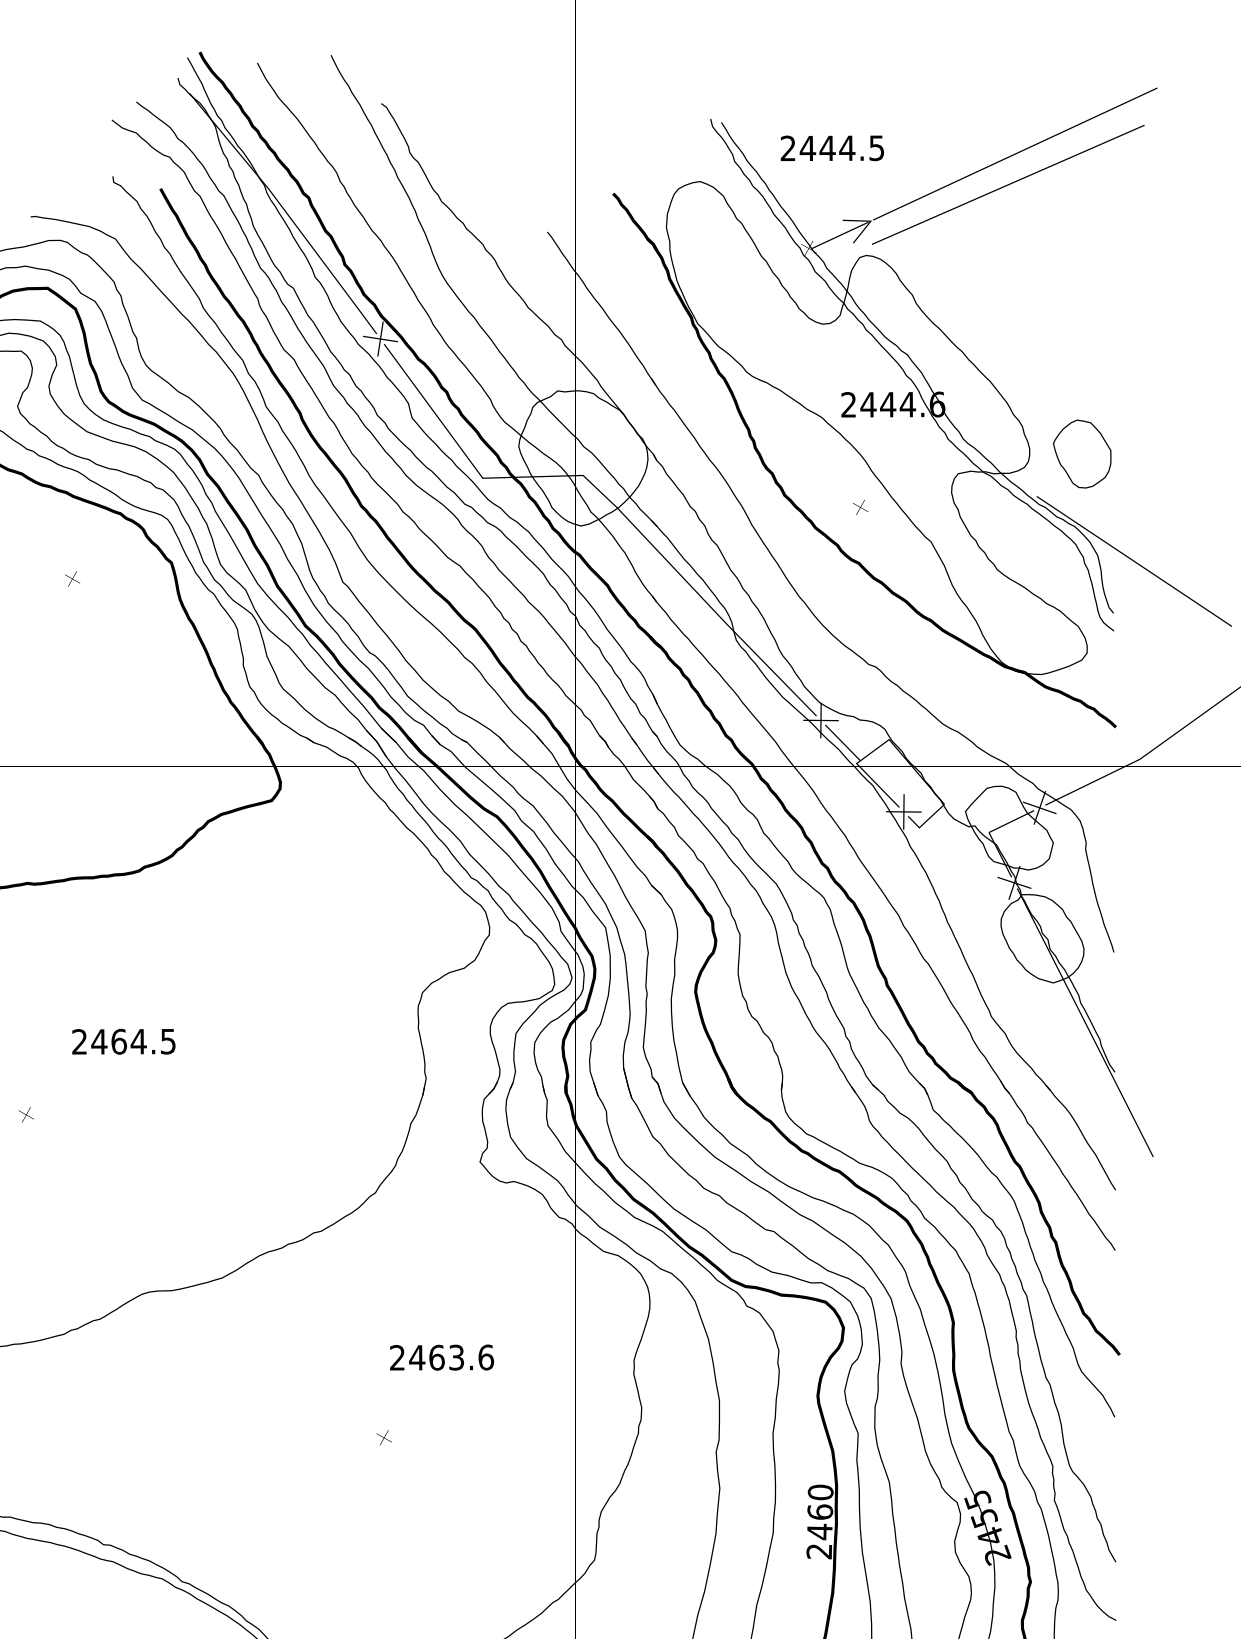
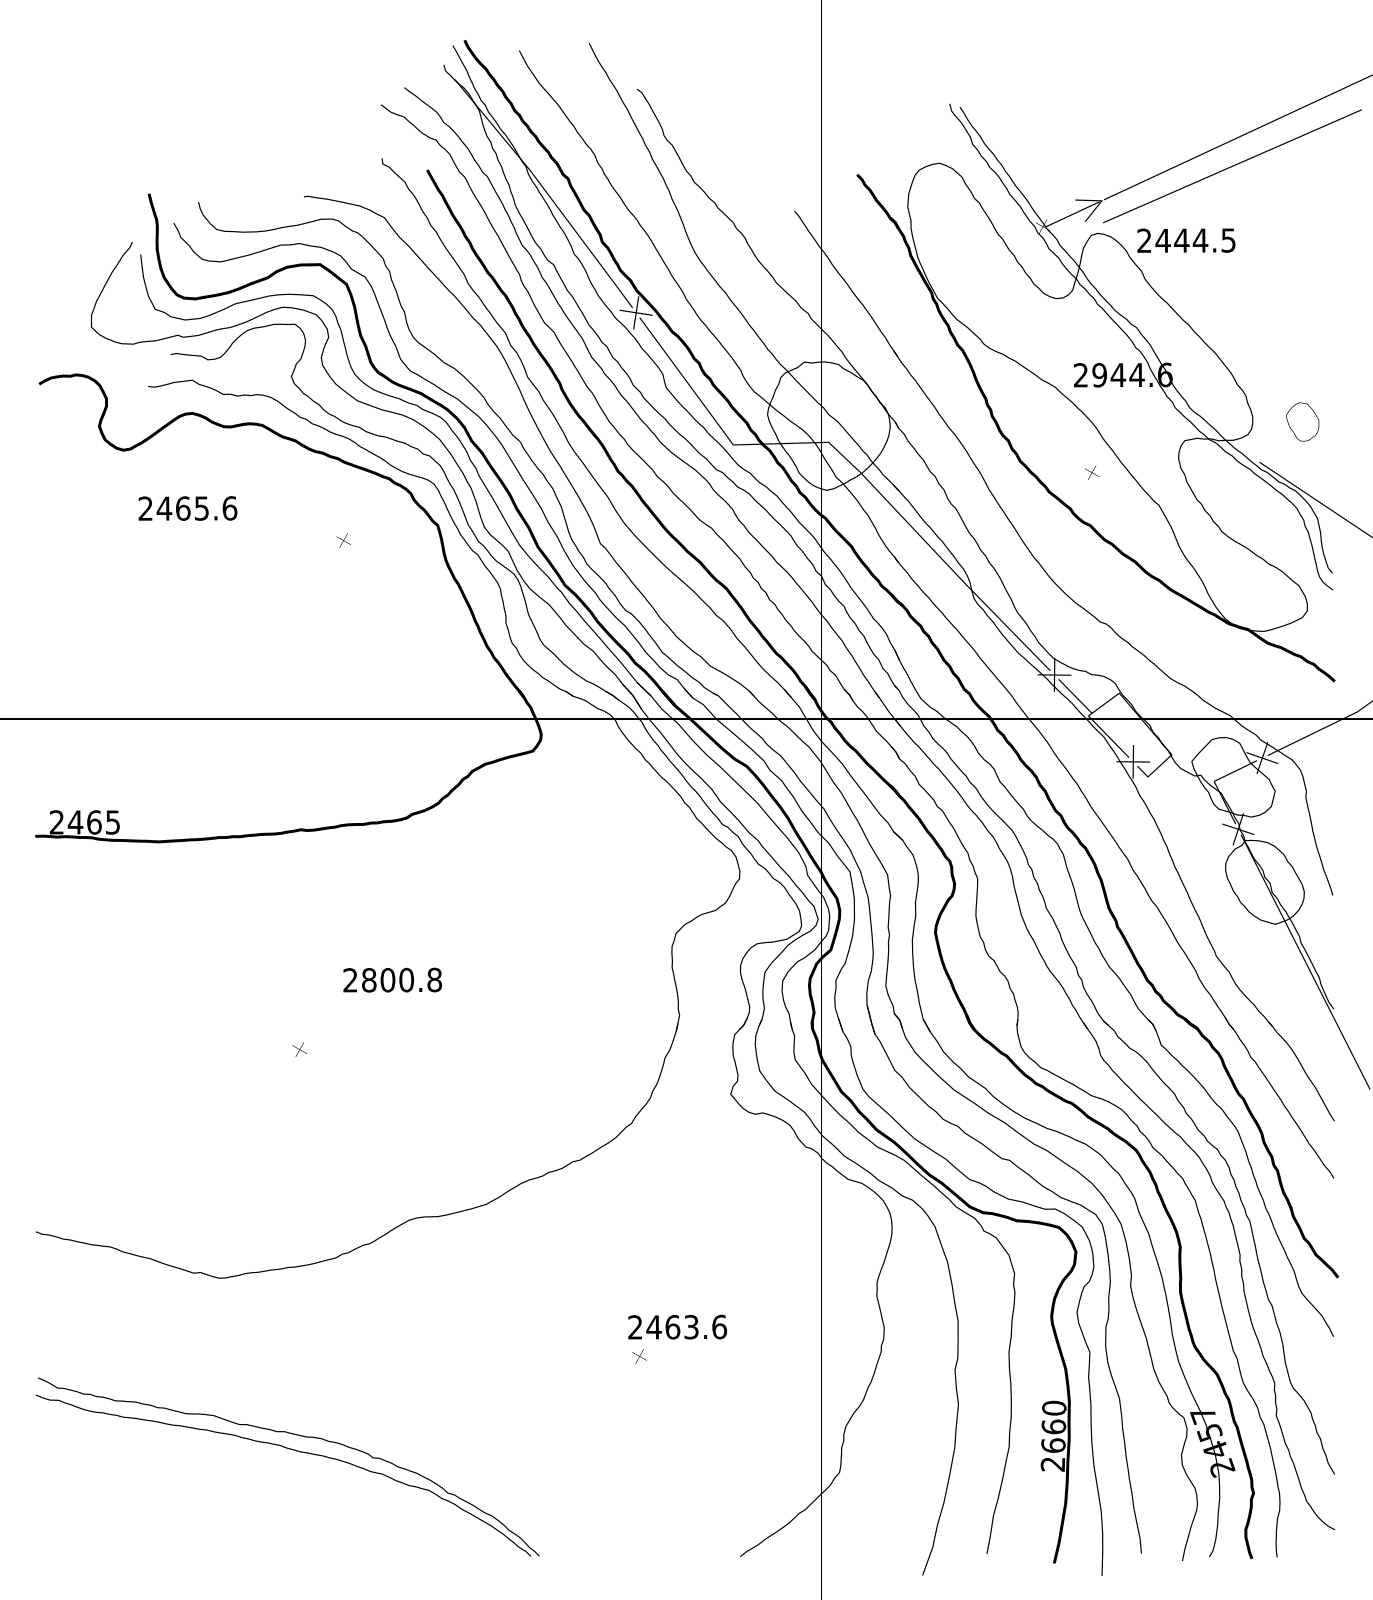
text: (832, 148) -> (1186, 240), moved
text: (868, 405) -> (1099, 375), 2444.6 -> 2944.6
part: (1082, 453) -> (1302, 421), size x0.6
text: (133, 1041) -> (401, 979), 2464.5 -> 2800.8
text: (441, 1356) -> (677, 1326), moved
text: (977, 1500) -> (1203, 1415), 2455 -> 2457
text: (819, 1531) -> (1053, 1445), 2460 -> 2660

